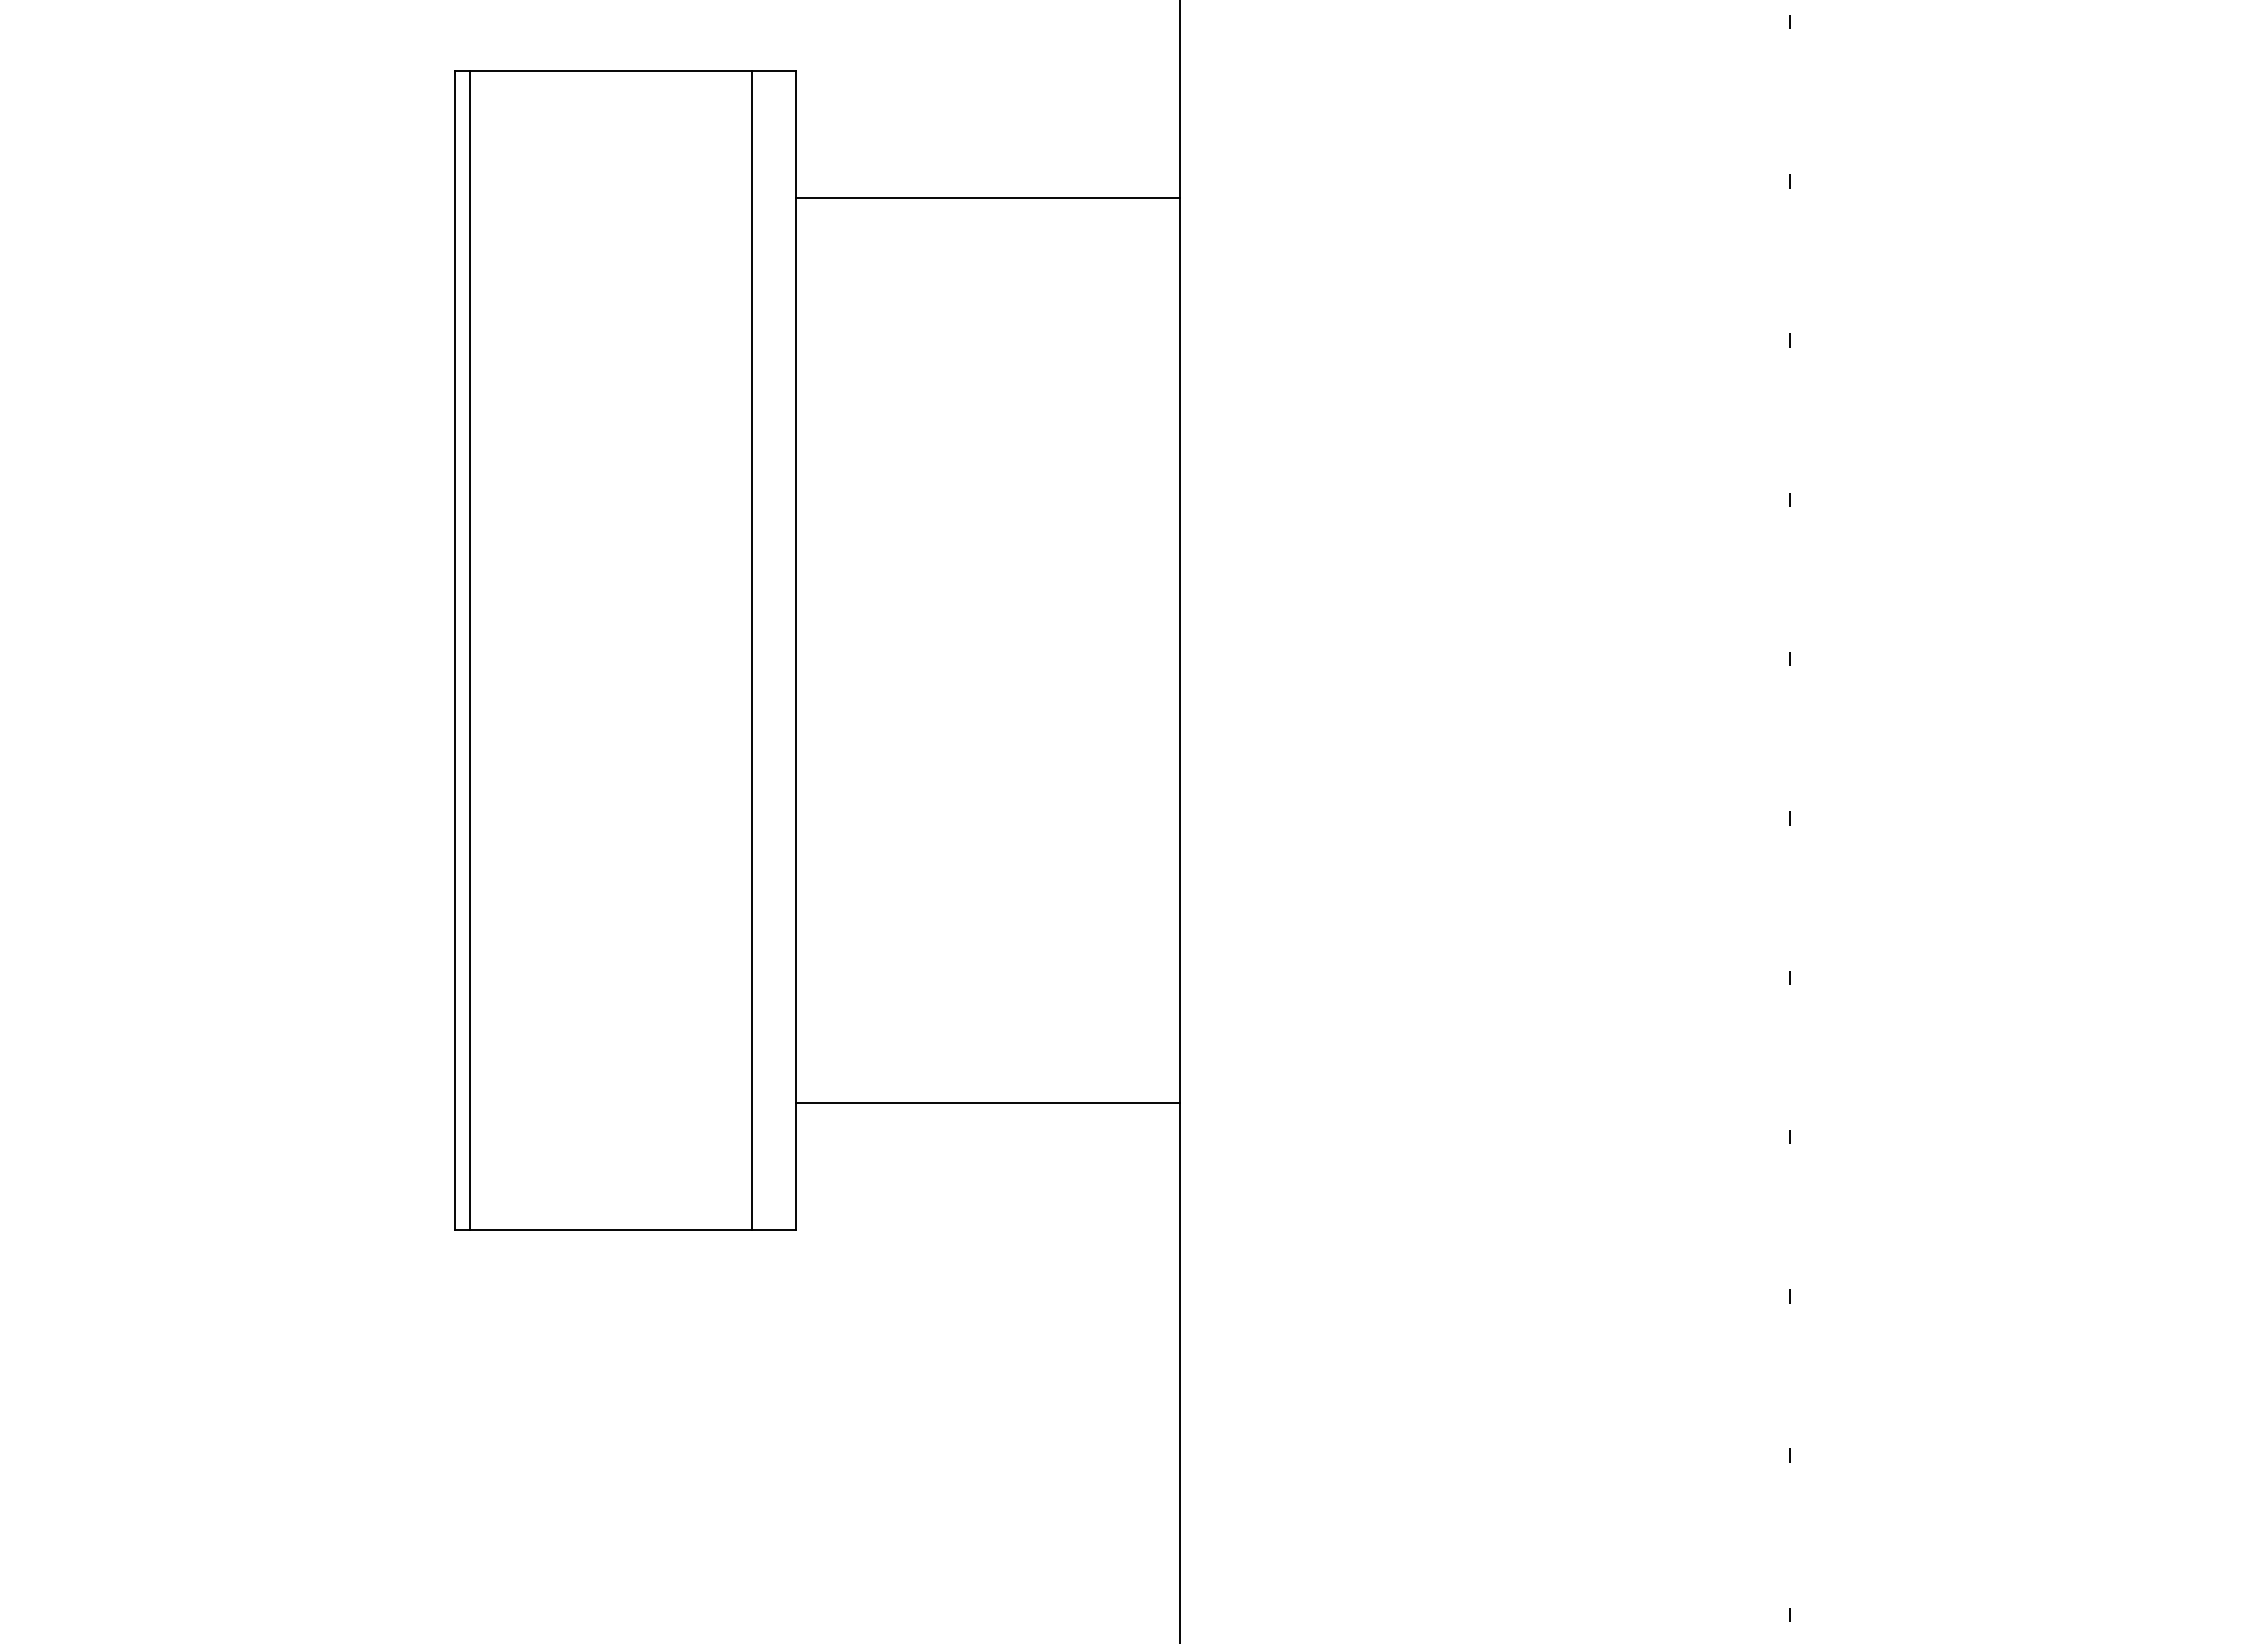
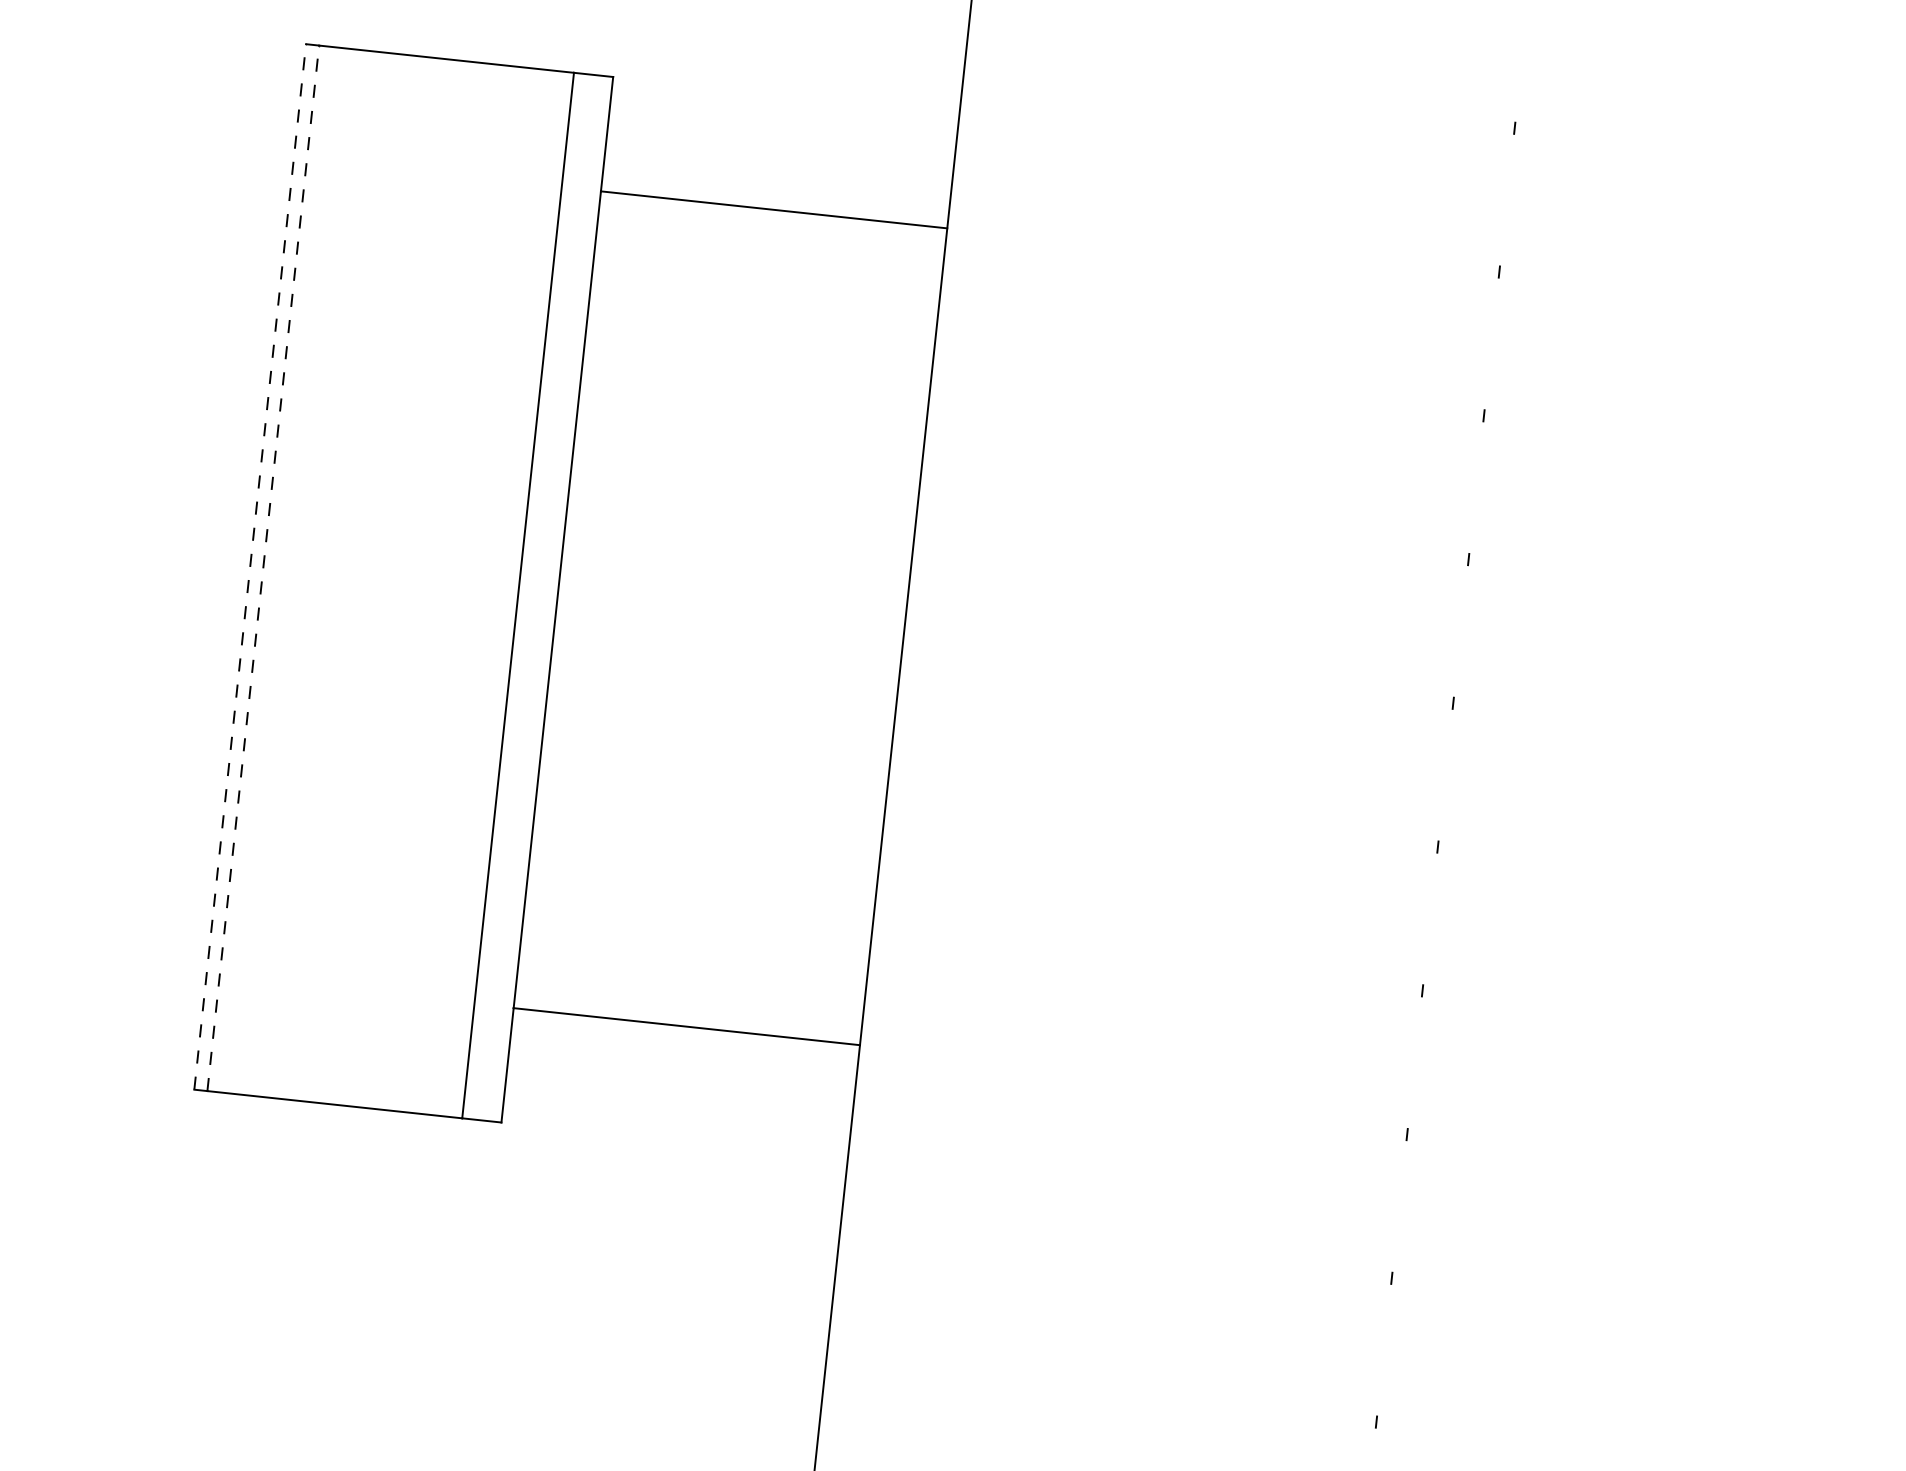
line: (455, 650) -> (250, 566), solid -> dashed
line: (469, 650) -> (262, 568), solid -> dashed

